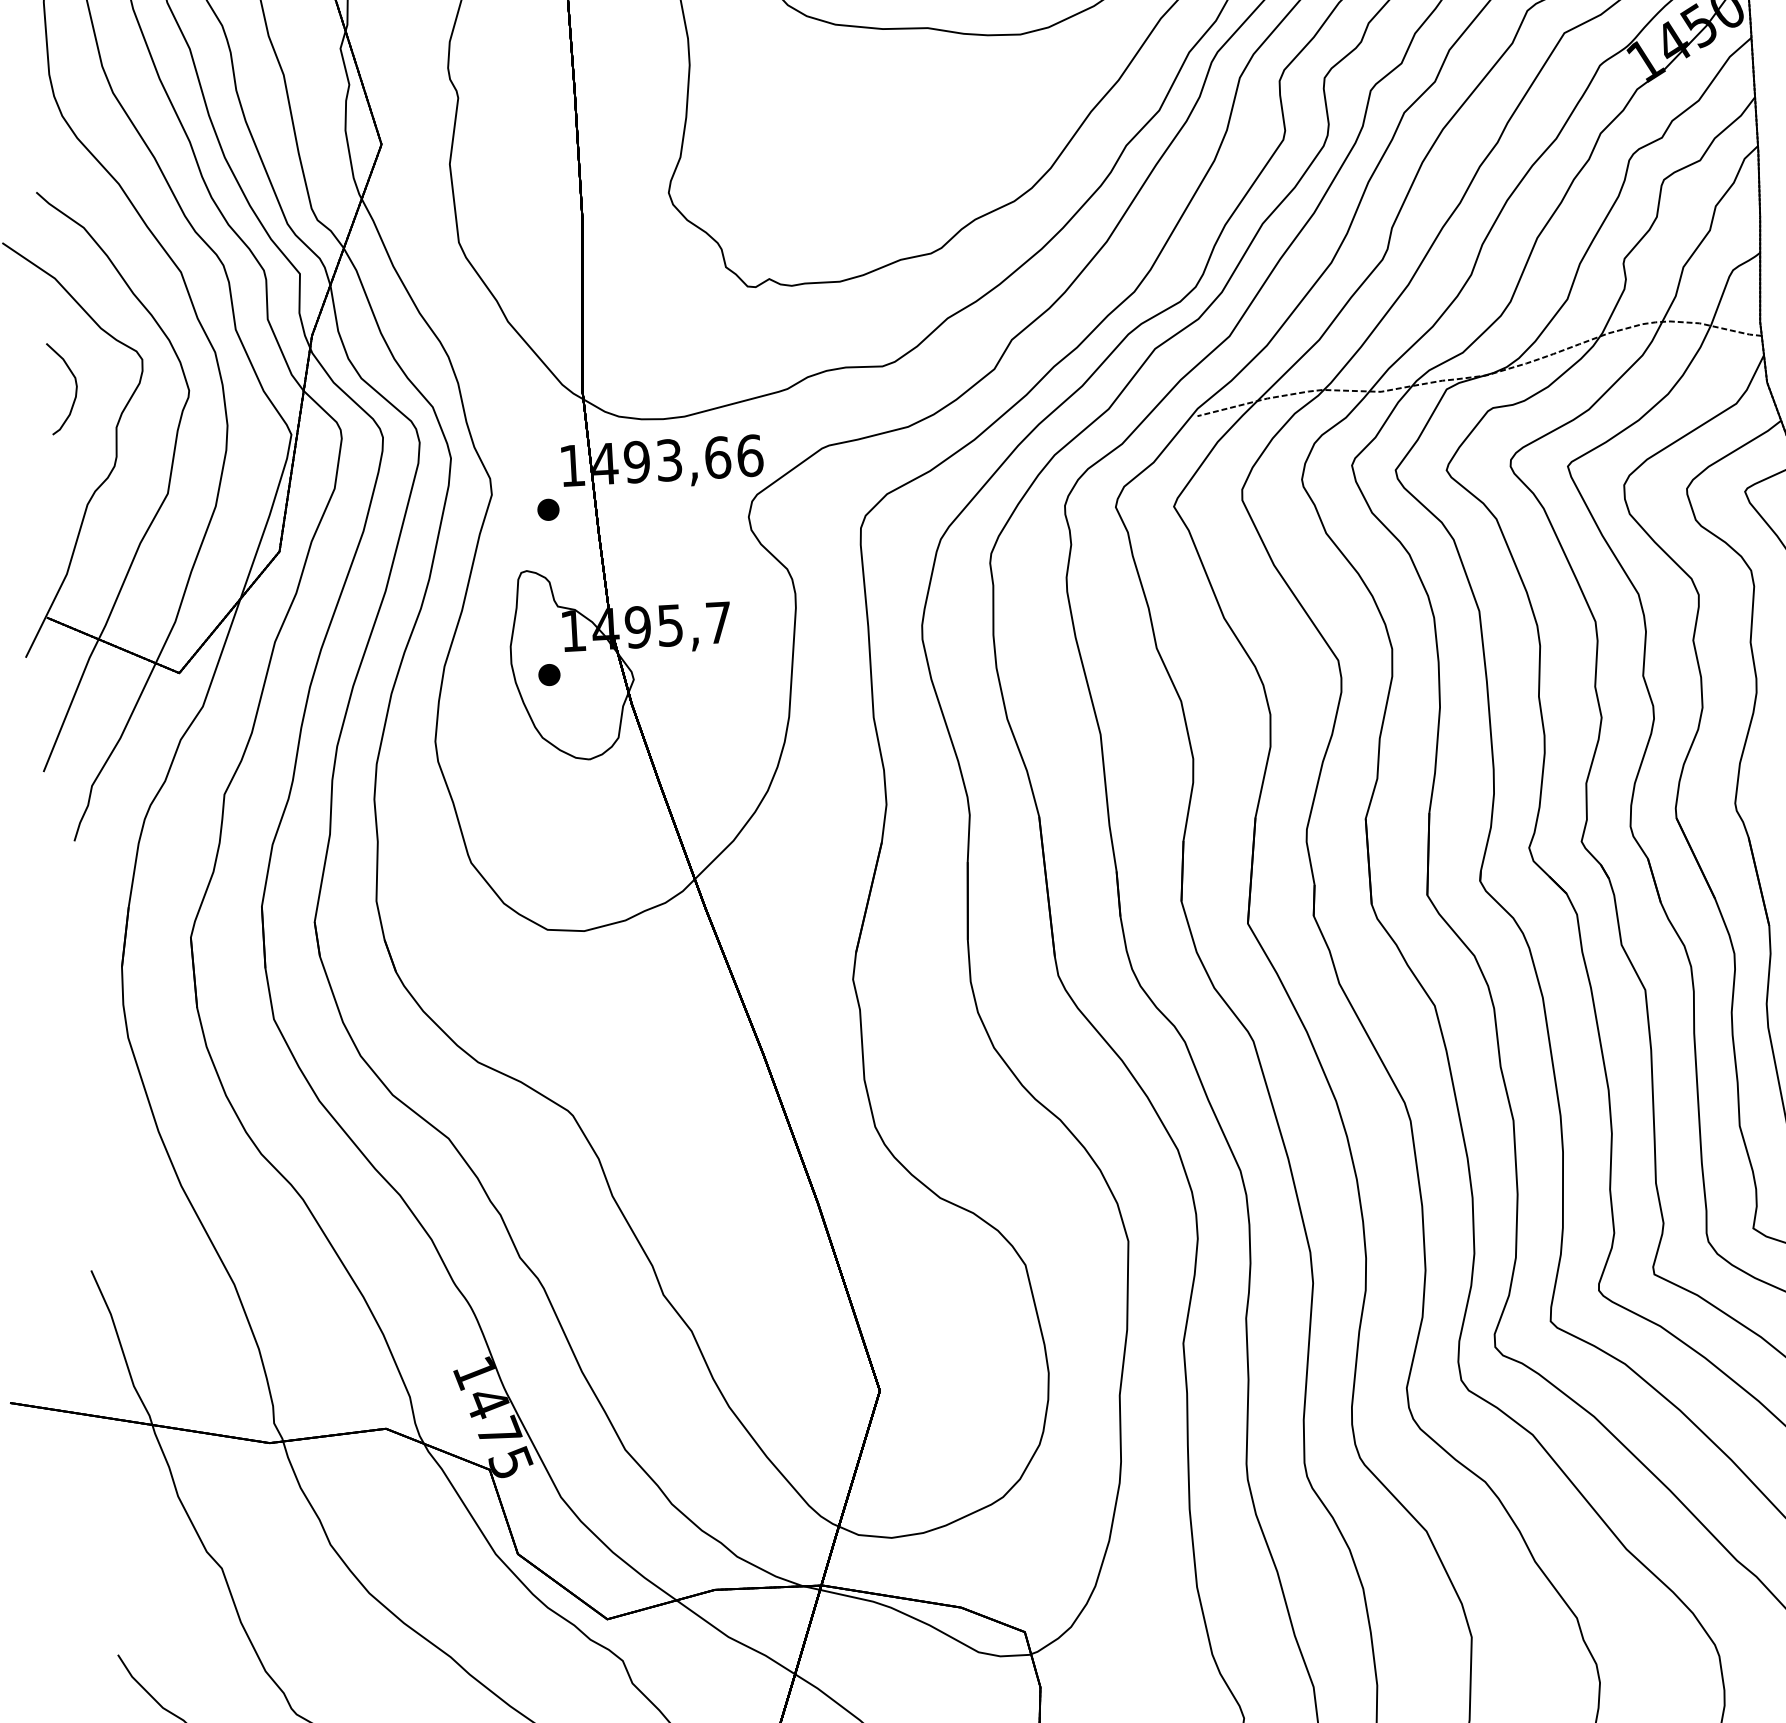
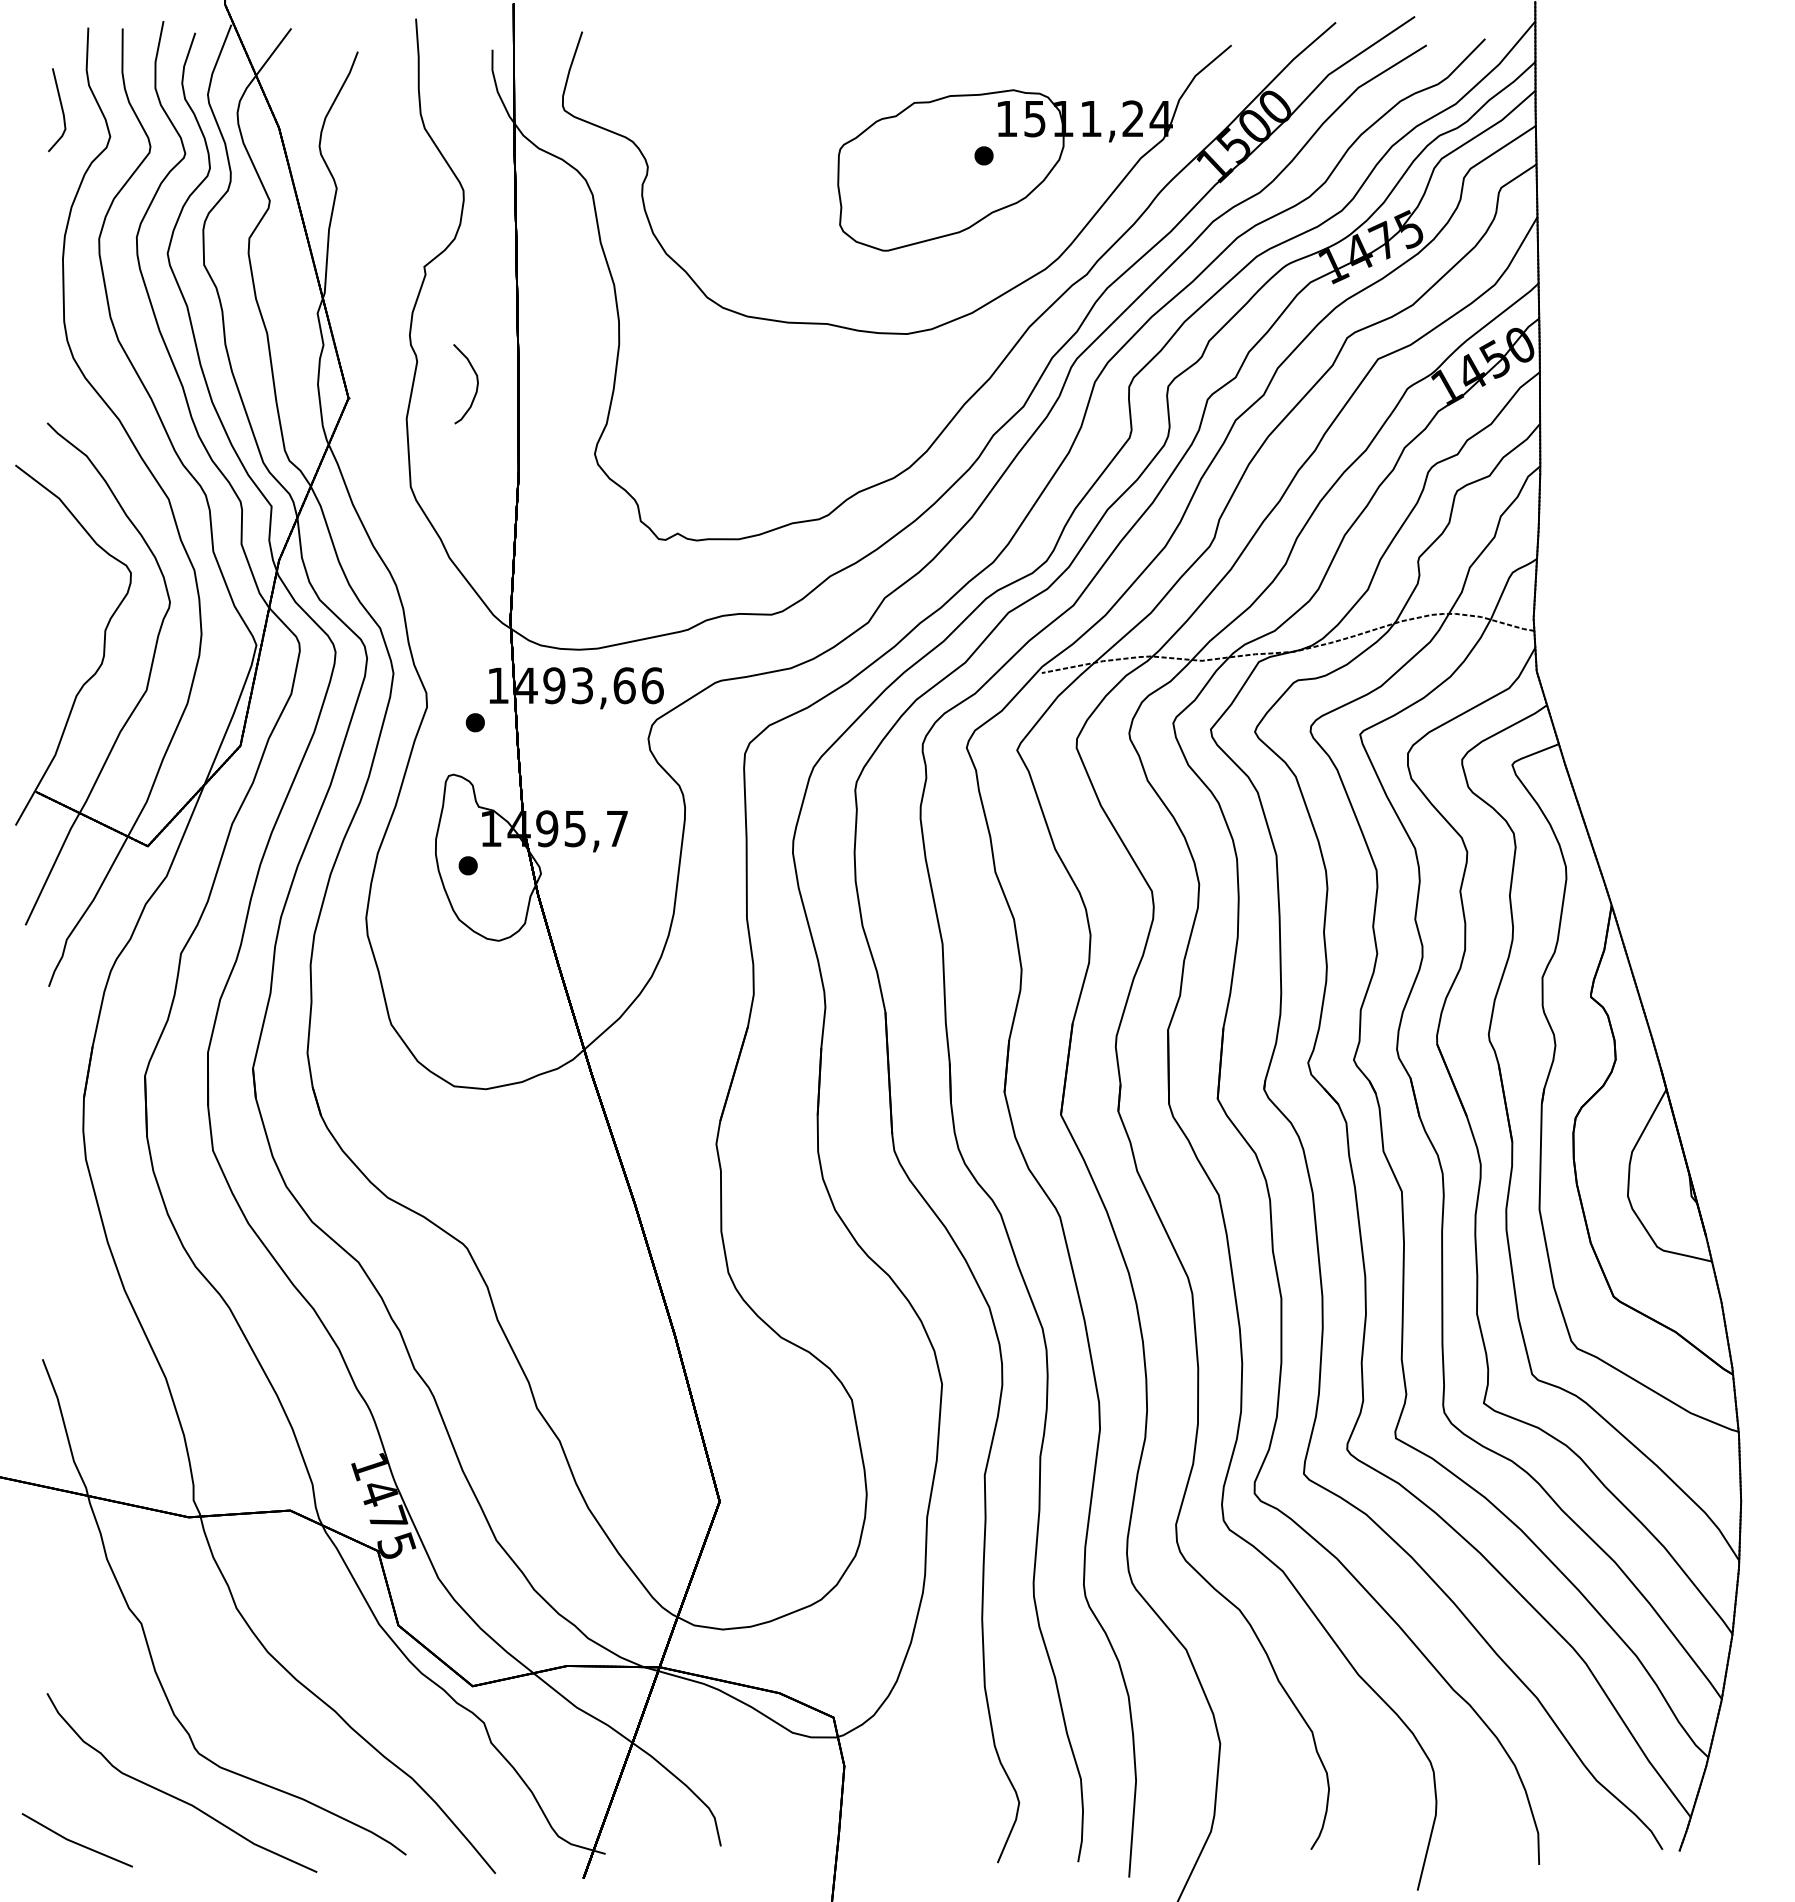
curve: (75, 388) -> (476, 384), moved

